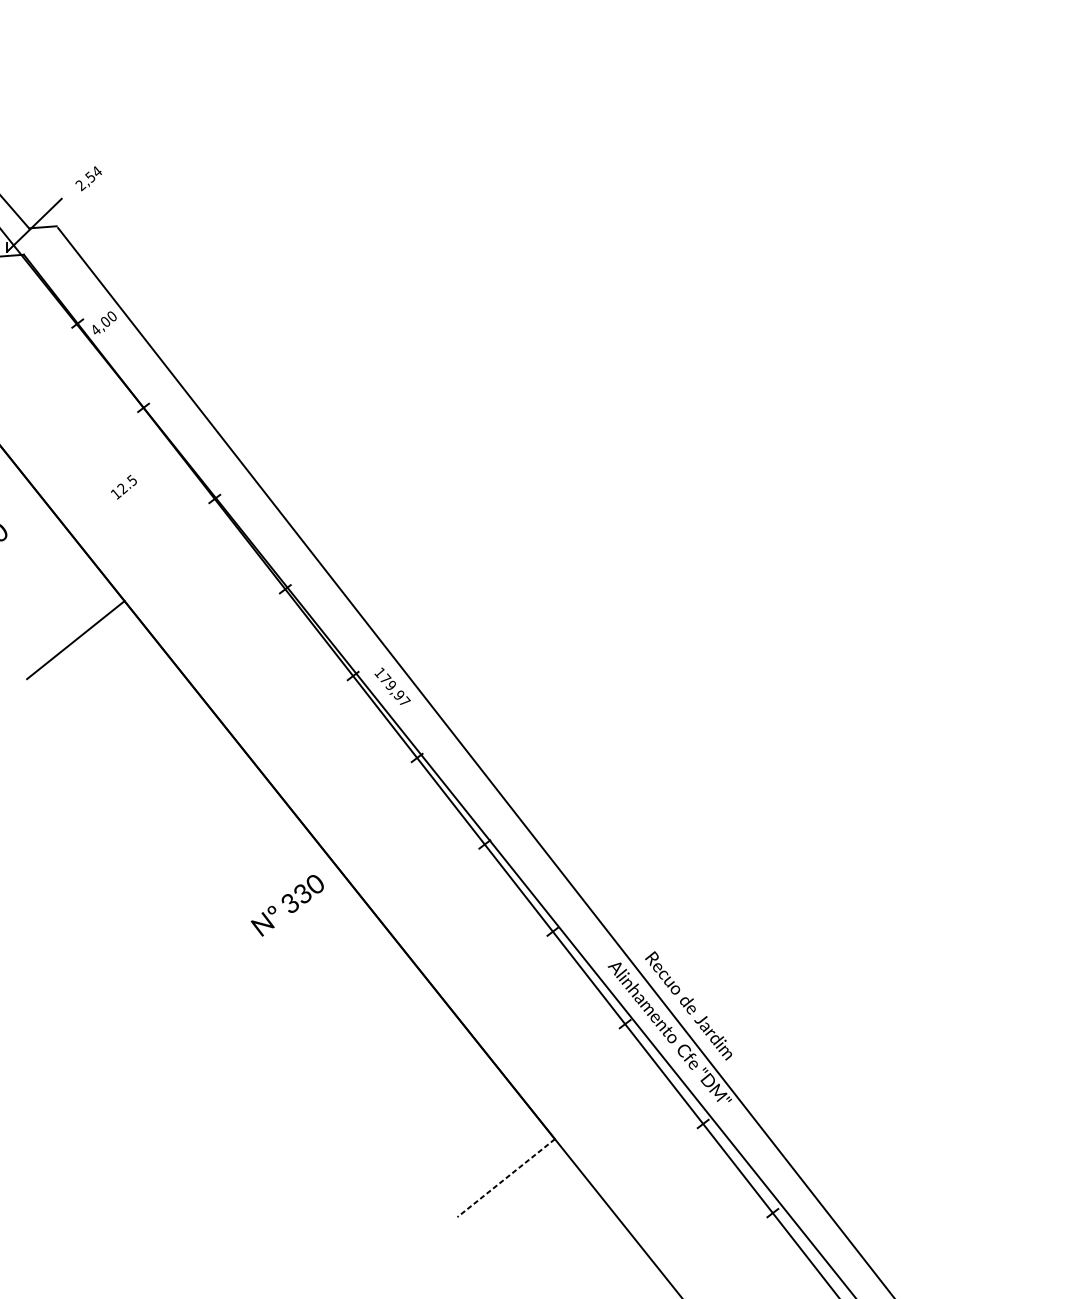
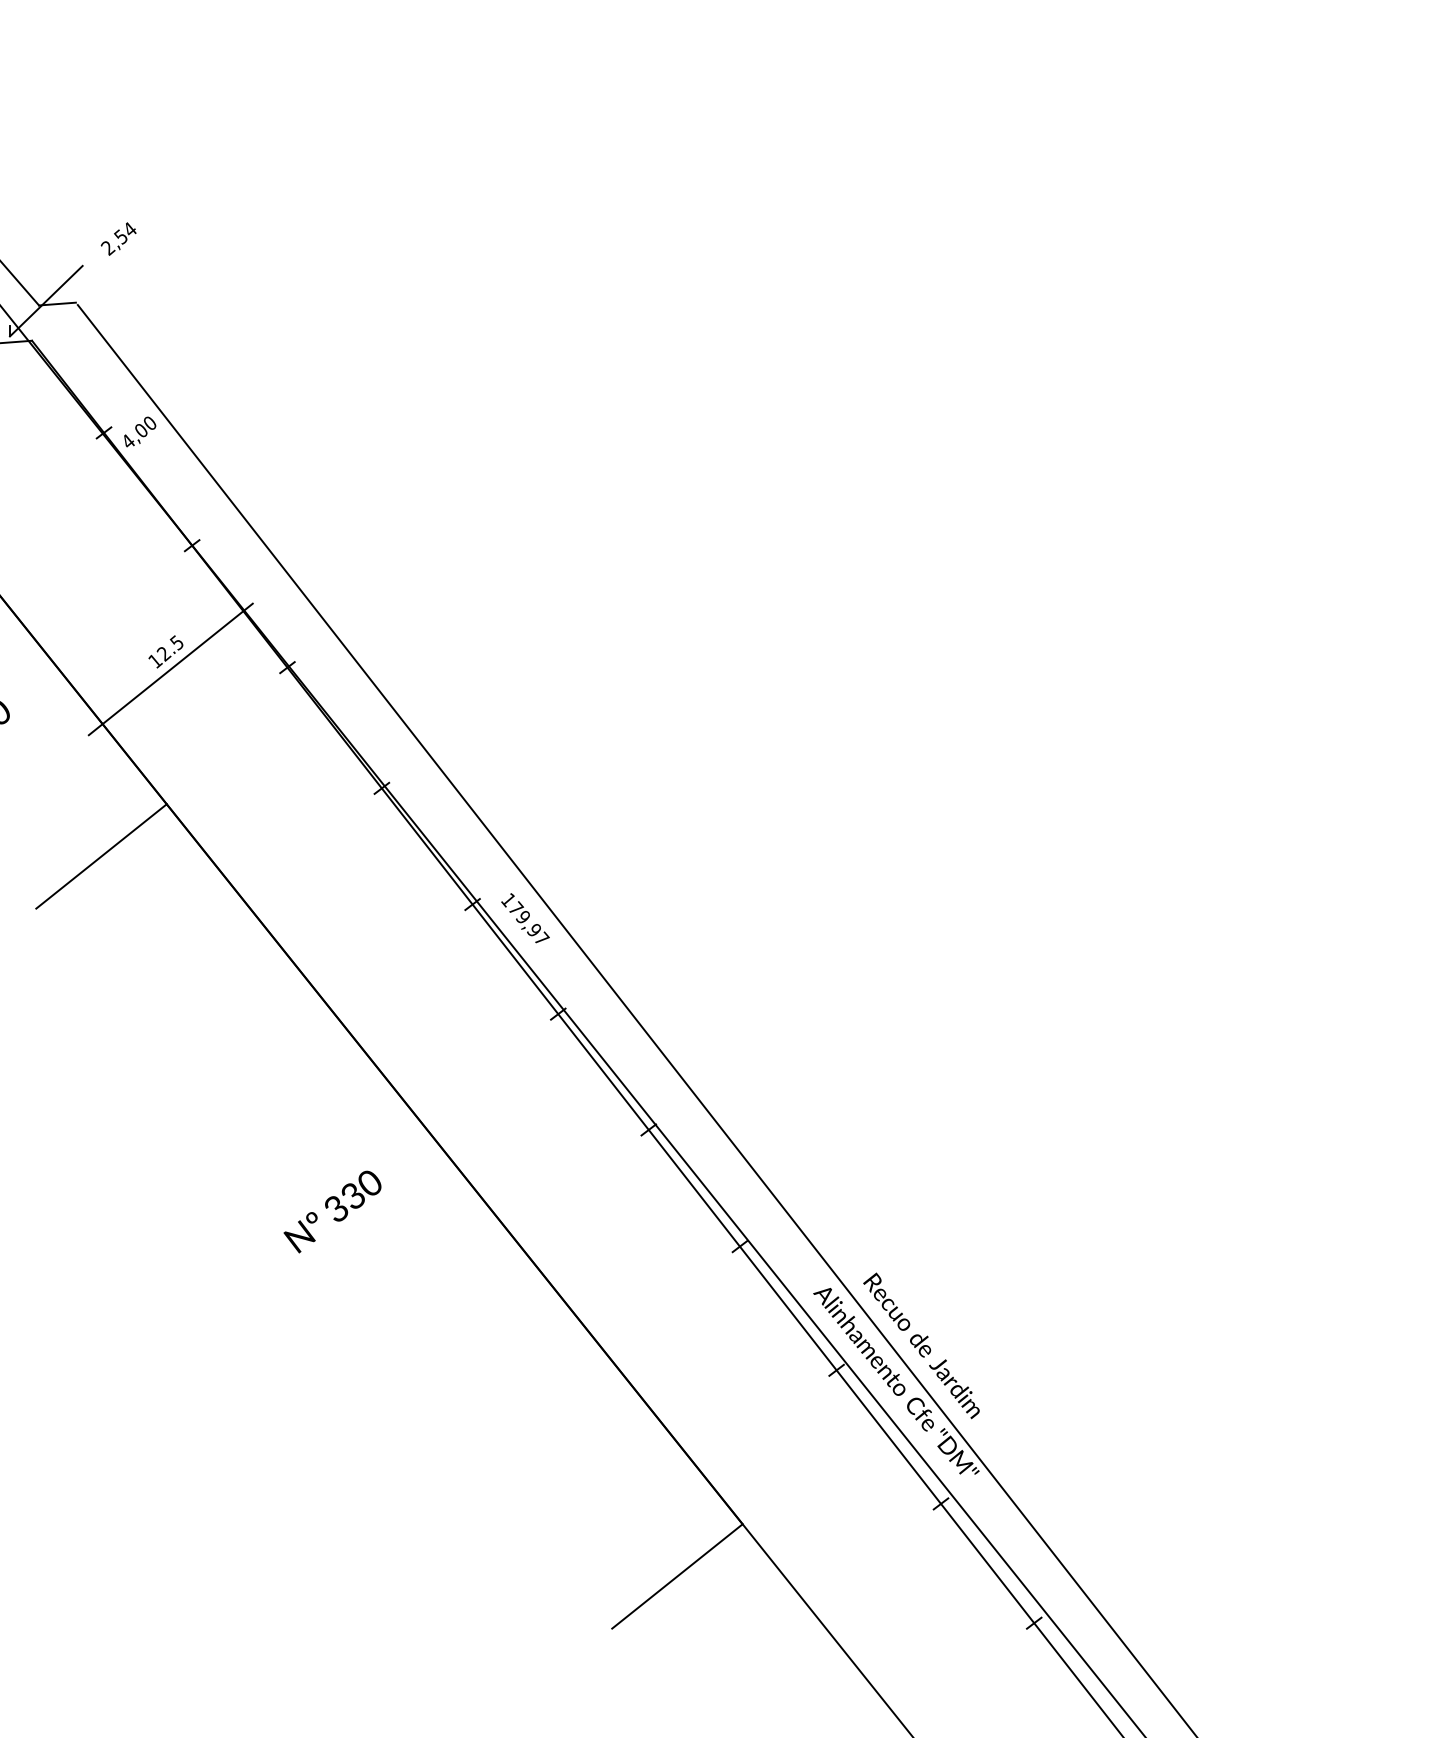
line: (127, 500) -> (170, 669), added
text: (287, 905) -> (332, 1211), moved
line: (506, 1178) -> (677, 1576), dashed -> solid

